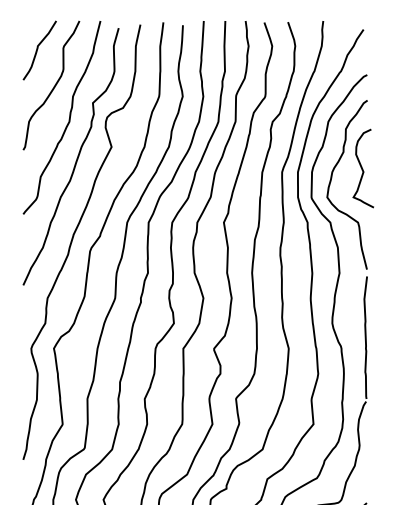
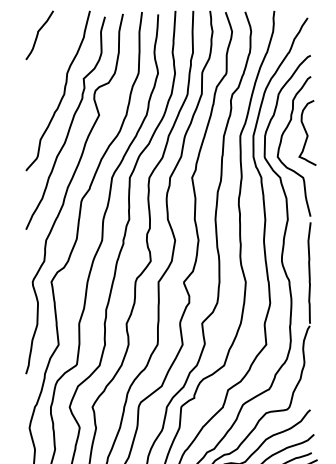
curve: (54, 85) -> (51, 64), removed

